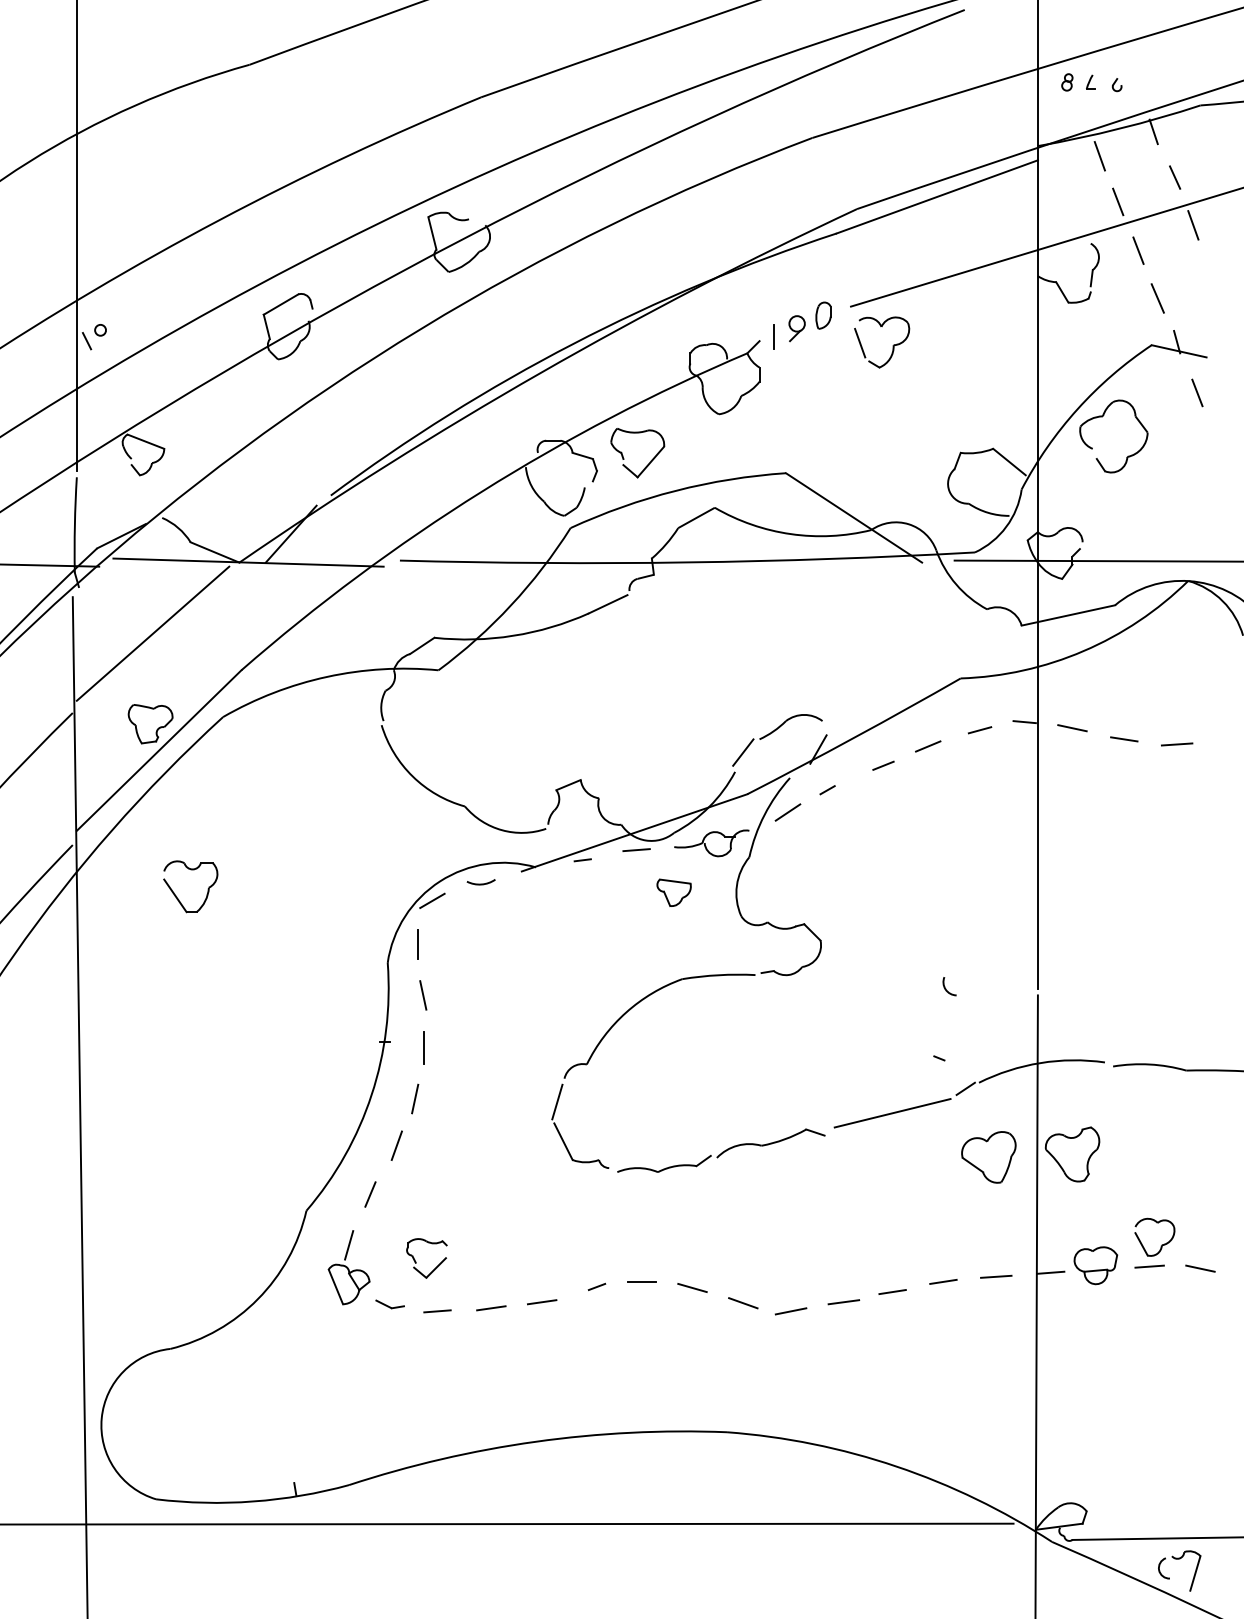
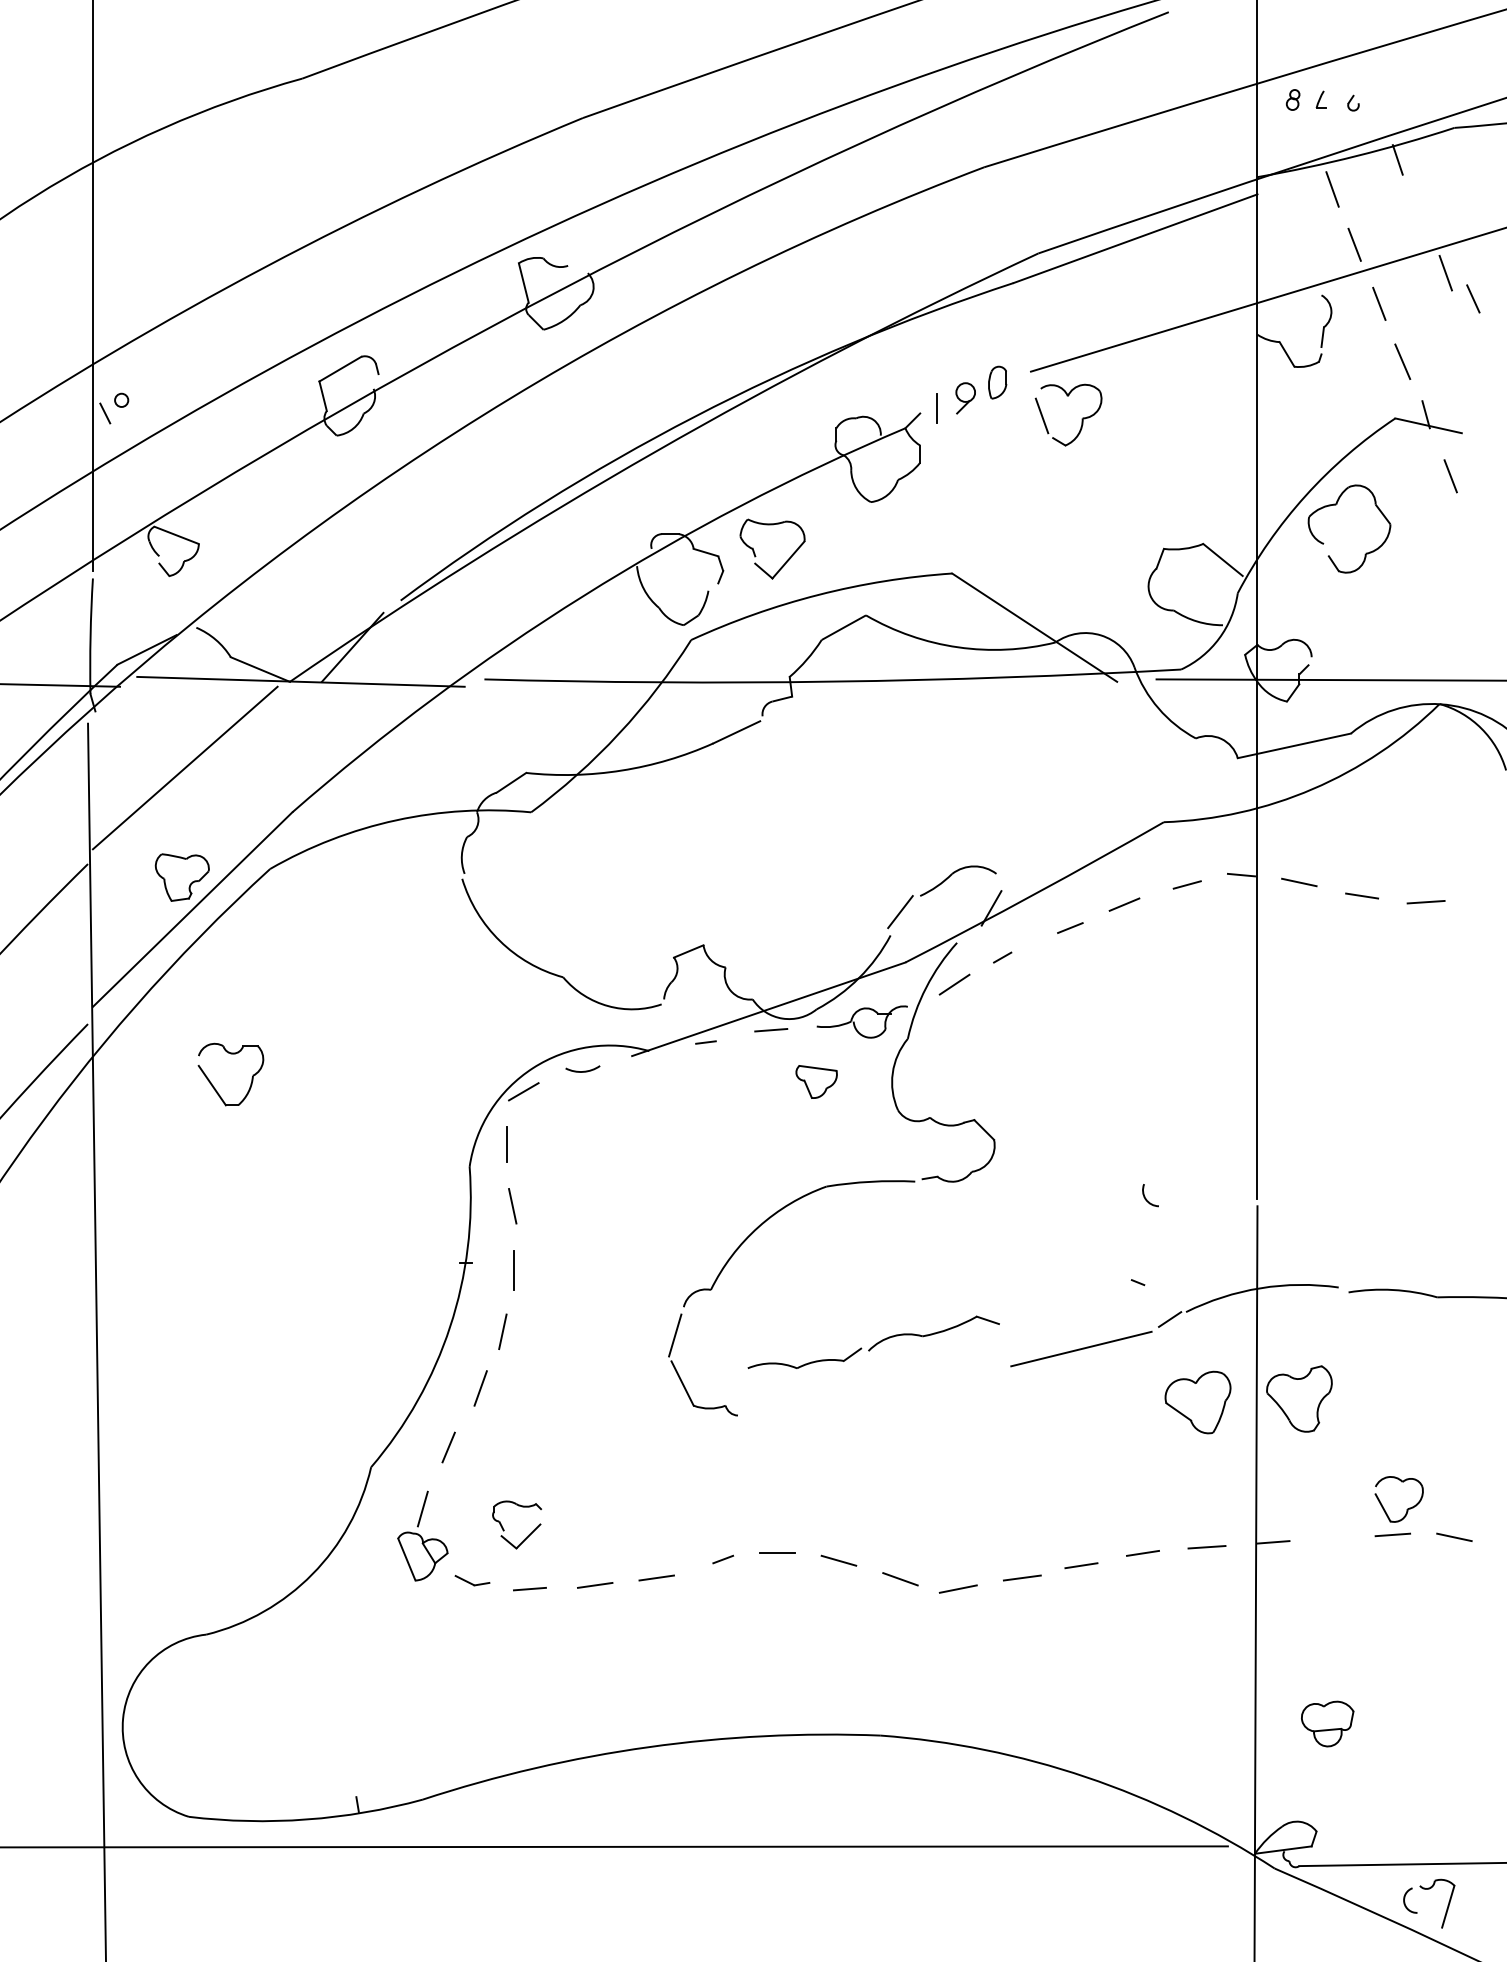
line: (1175, 177) -> (1473, 298), moved
part: (721, 1150) -> (874, 1342), moved
part: (1095, 1265) -> (1327, 1723), moved

